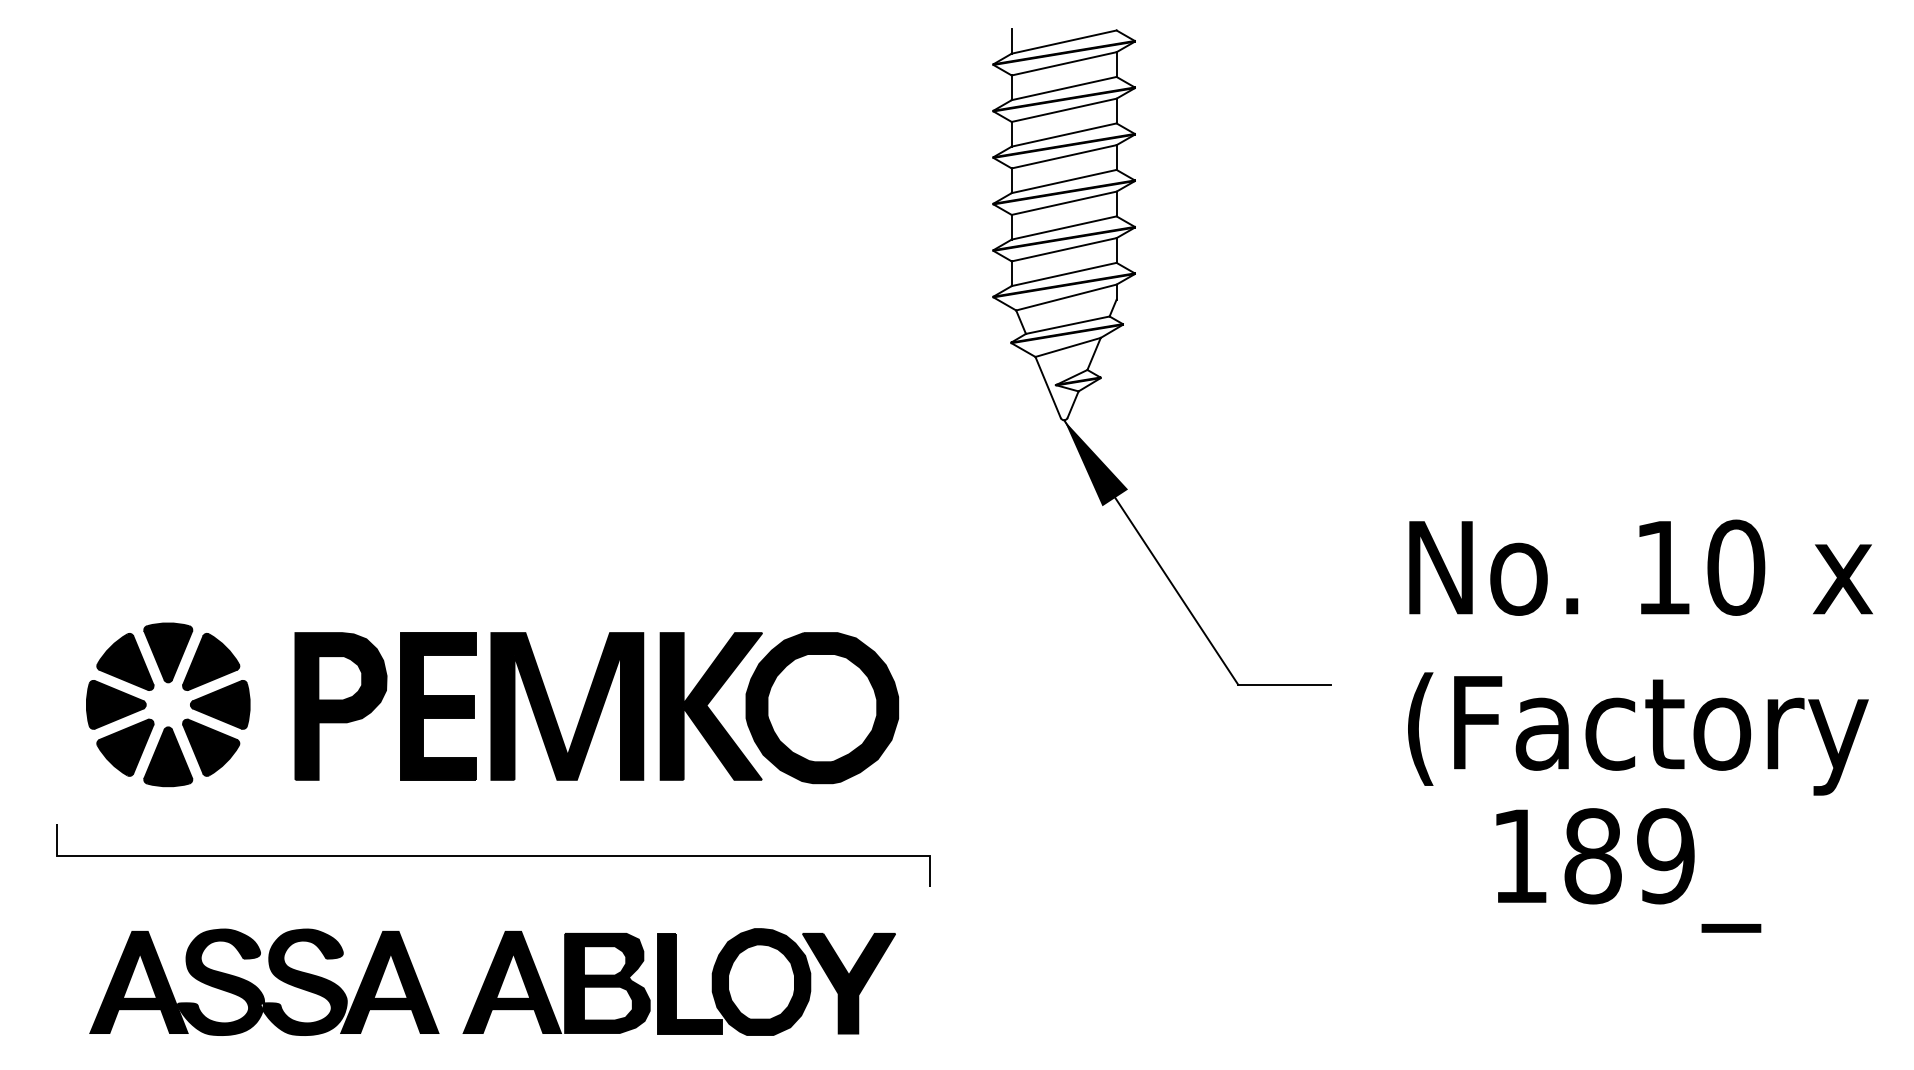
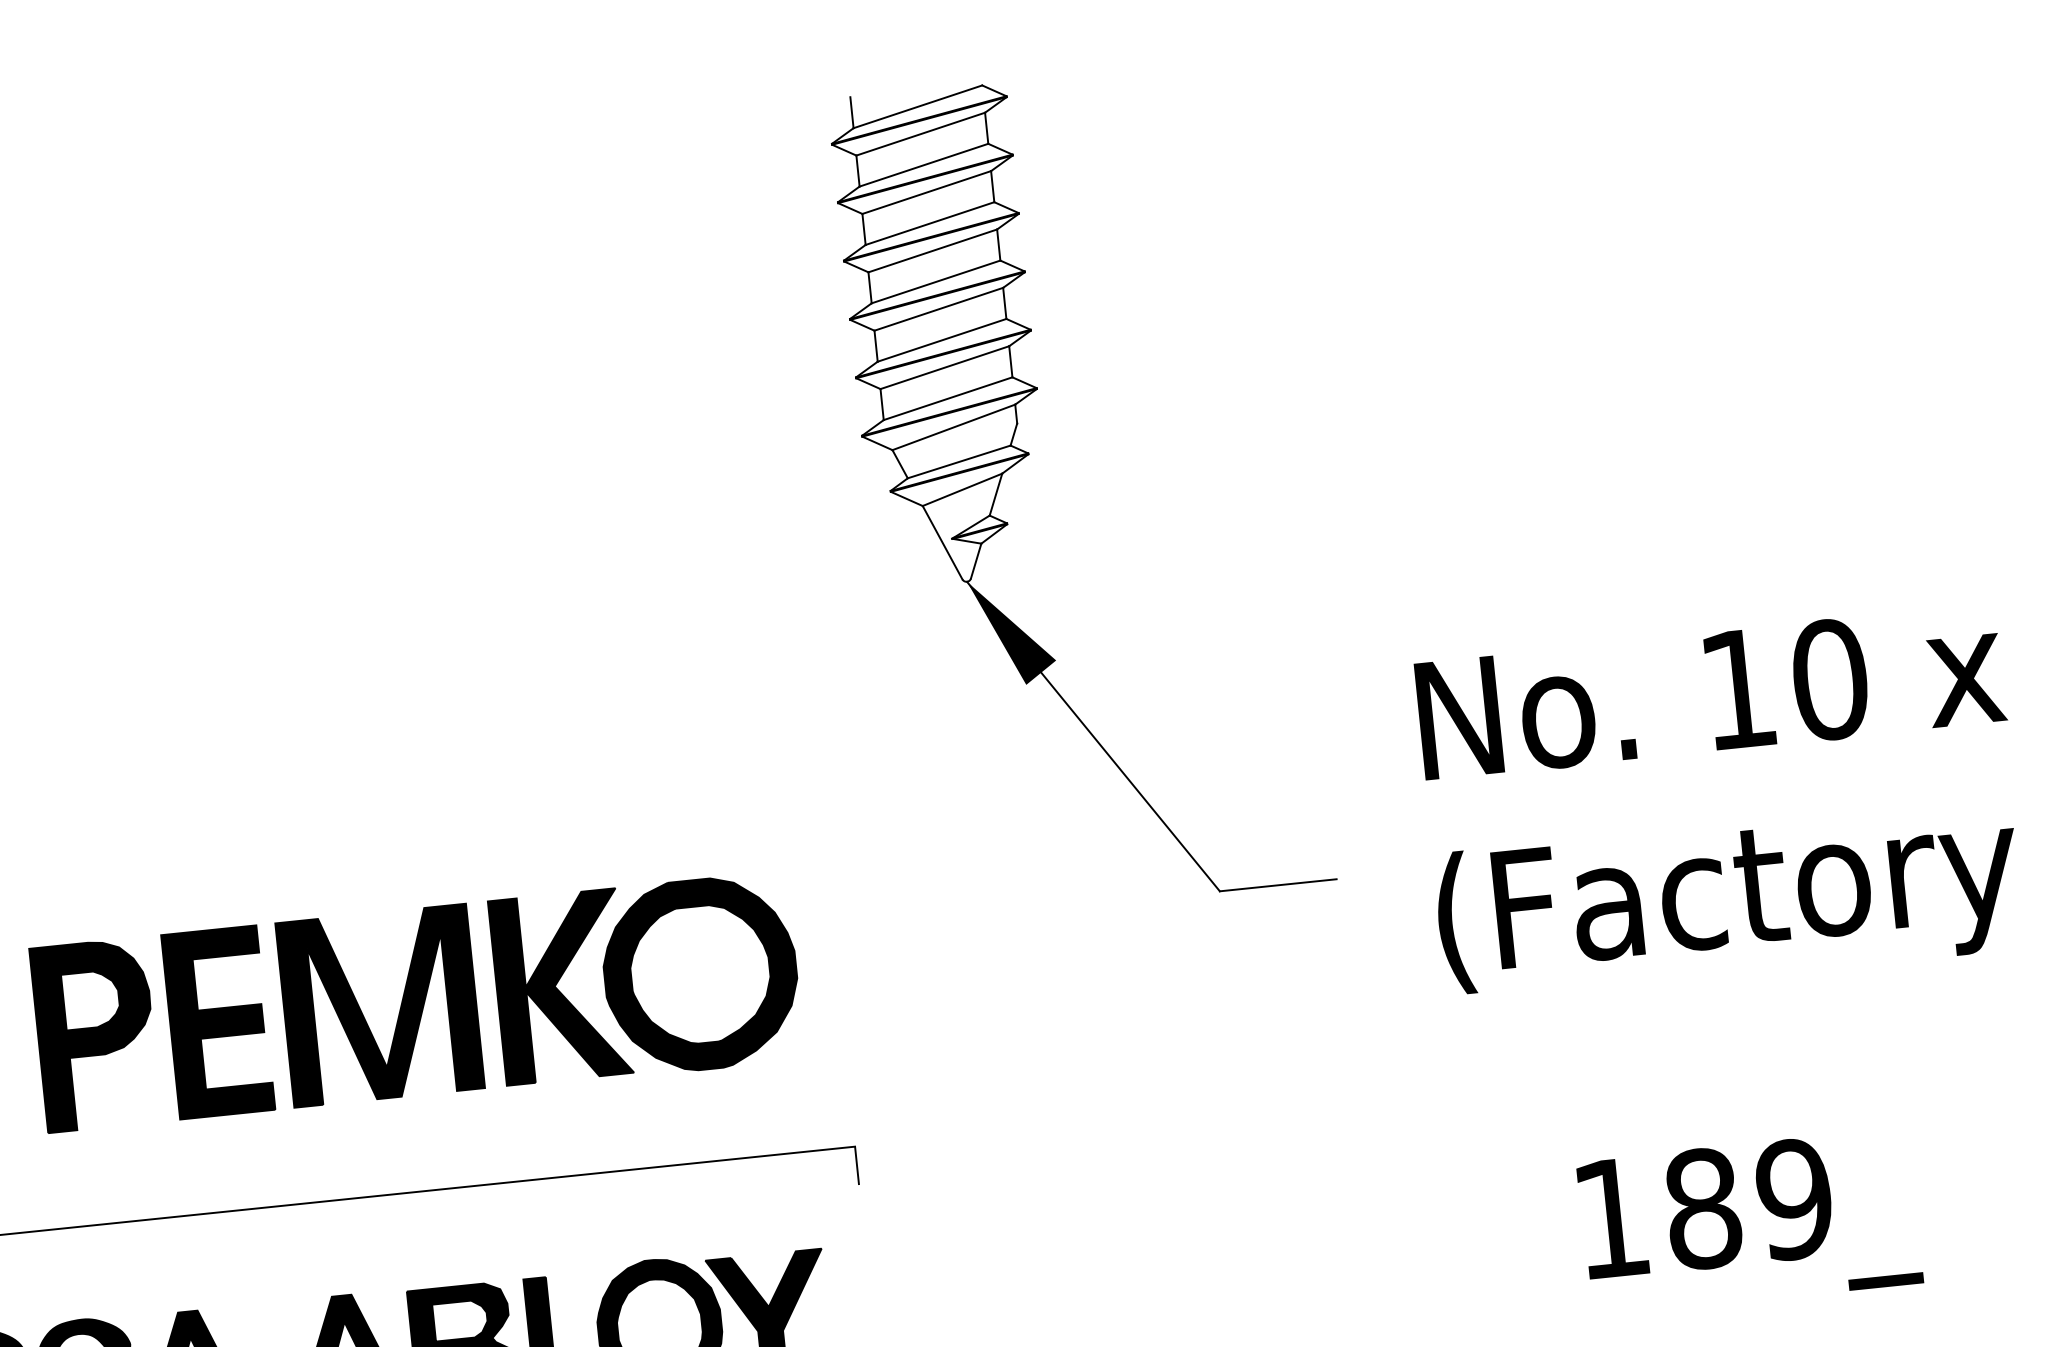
text: (1628, 870) -> (1749, 1222), moved

